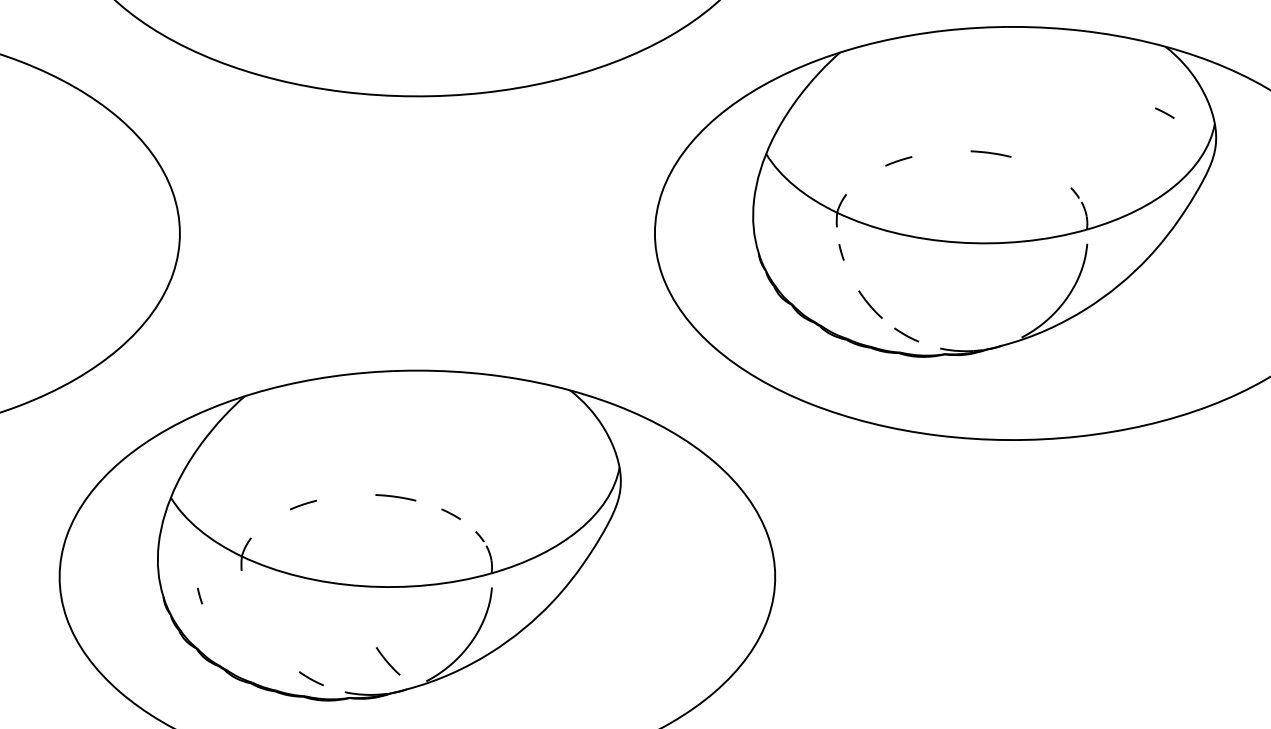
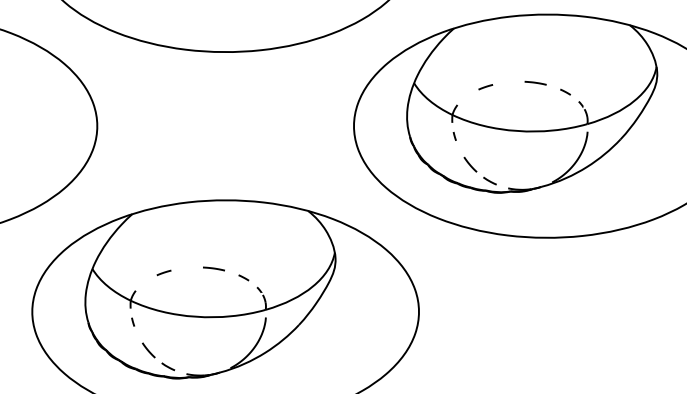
curve: (1164, 111) -> (565, 91), moved
curve: (198, 594) -> (132, 321), moved
line: (387, 661) -> (148, 350), moved

